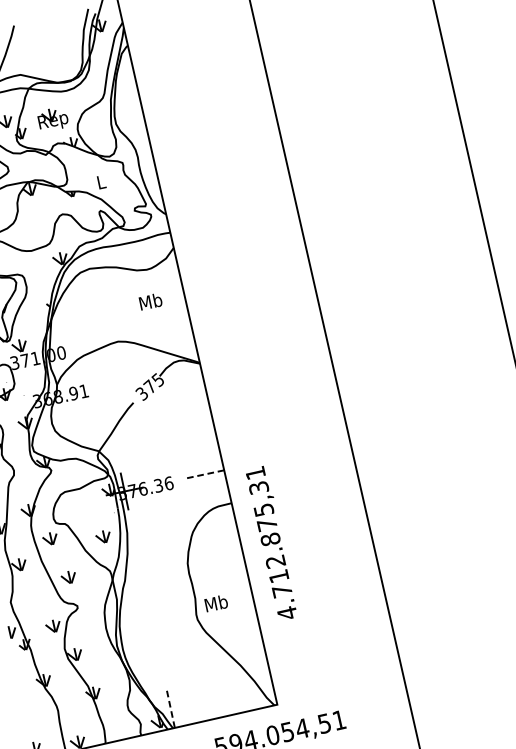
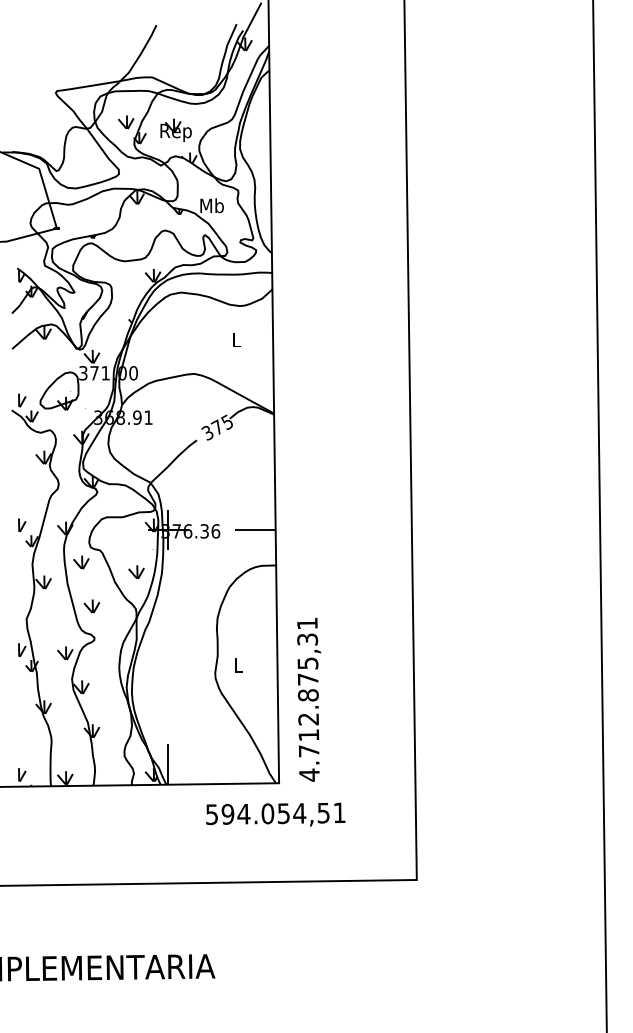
text: (100, 182) -> (211, 205), L -> Mb
text: (150, 301) -> (236, 339), Mb -> L
line: (204, 474) -> (254, 529), dashed -> solid
text: (272, 543) -> (309, 699), moved
text: (216, 602) -> (238, 664), Mb -> L
line: (170, 708) -> (168, 763), dashed -> solid

